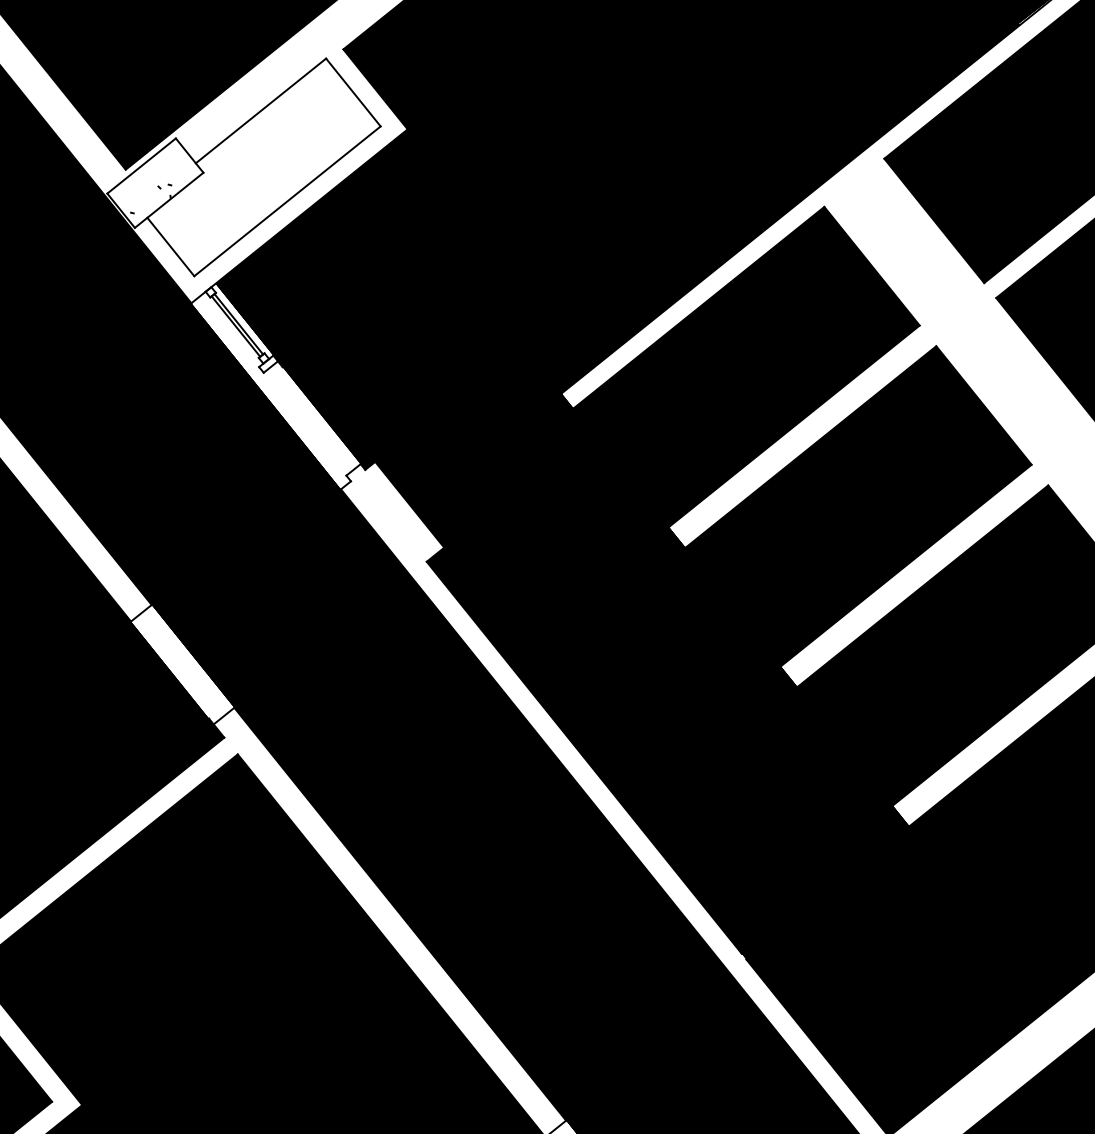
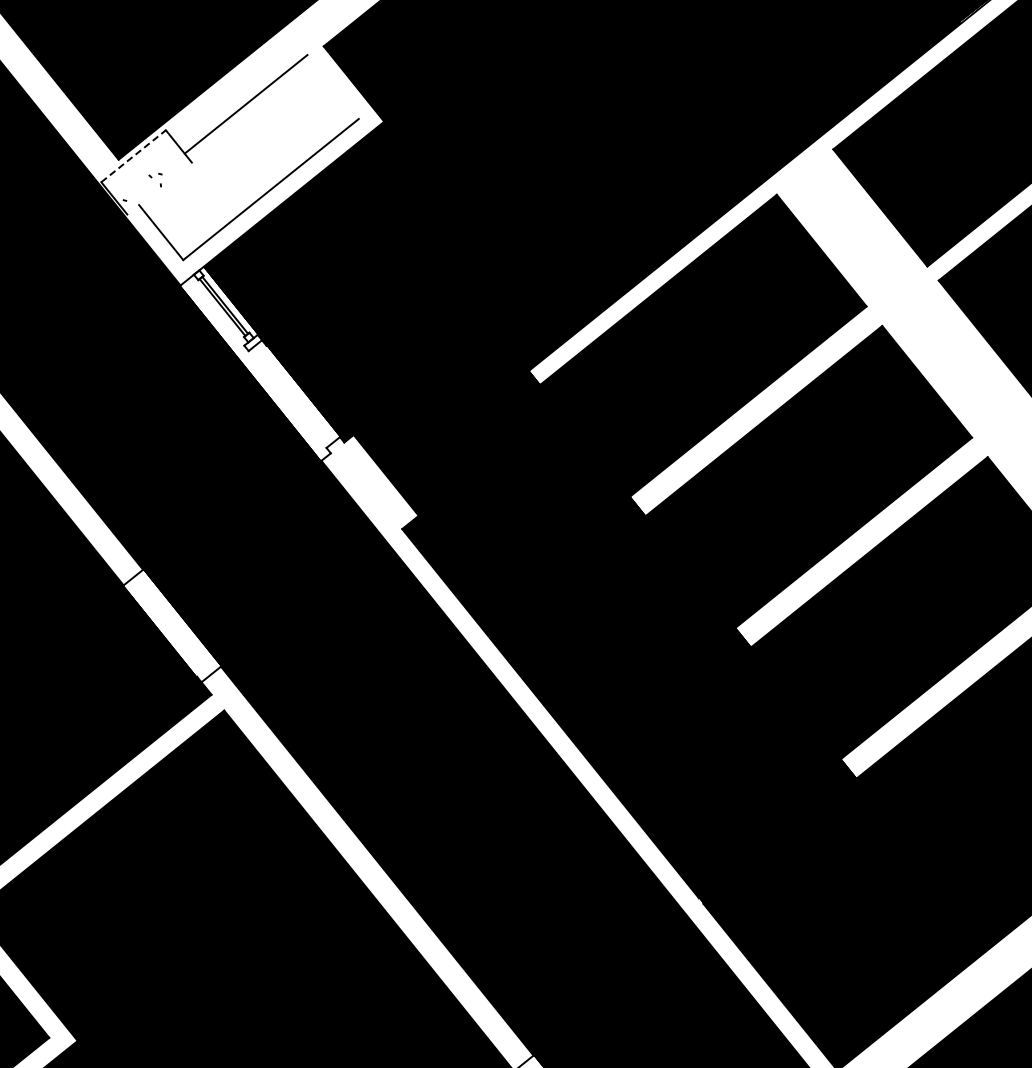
line: (352, 91) -> (332, 86), removed
line: (142, 165) -> (134, 155), solid -> dashed
line: (169, 200) -> (159, 188), removed

